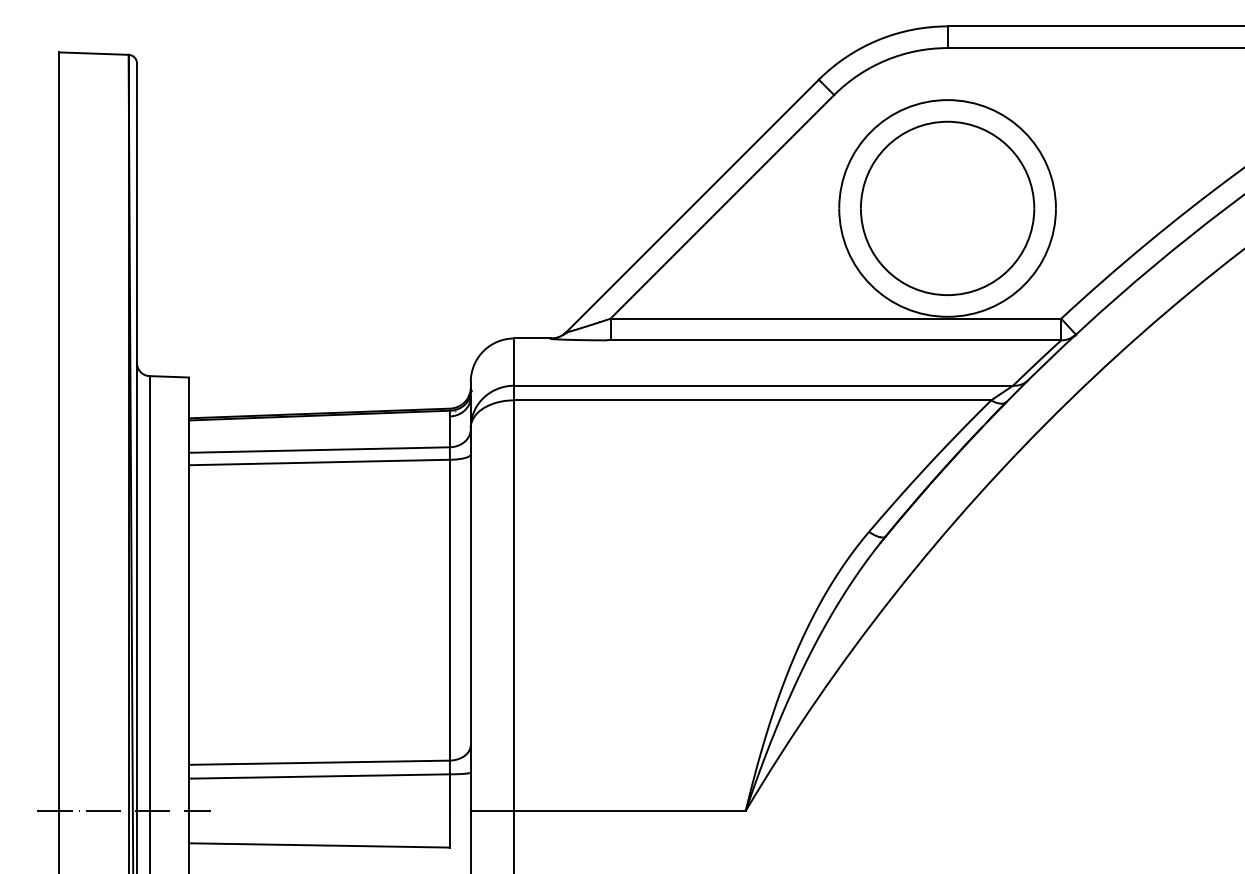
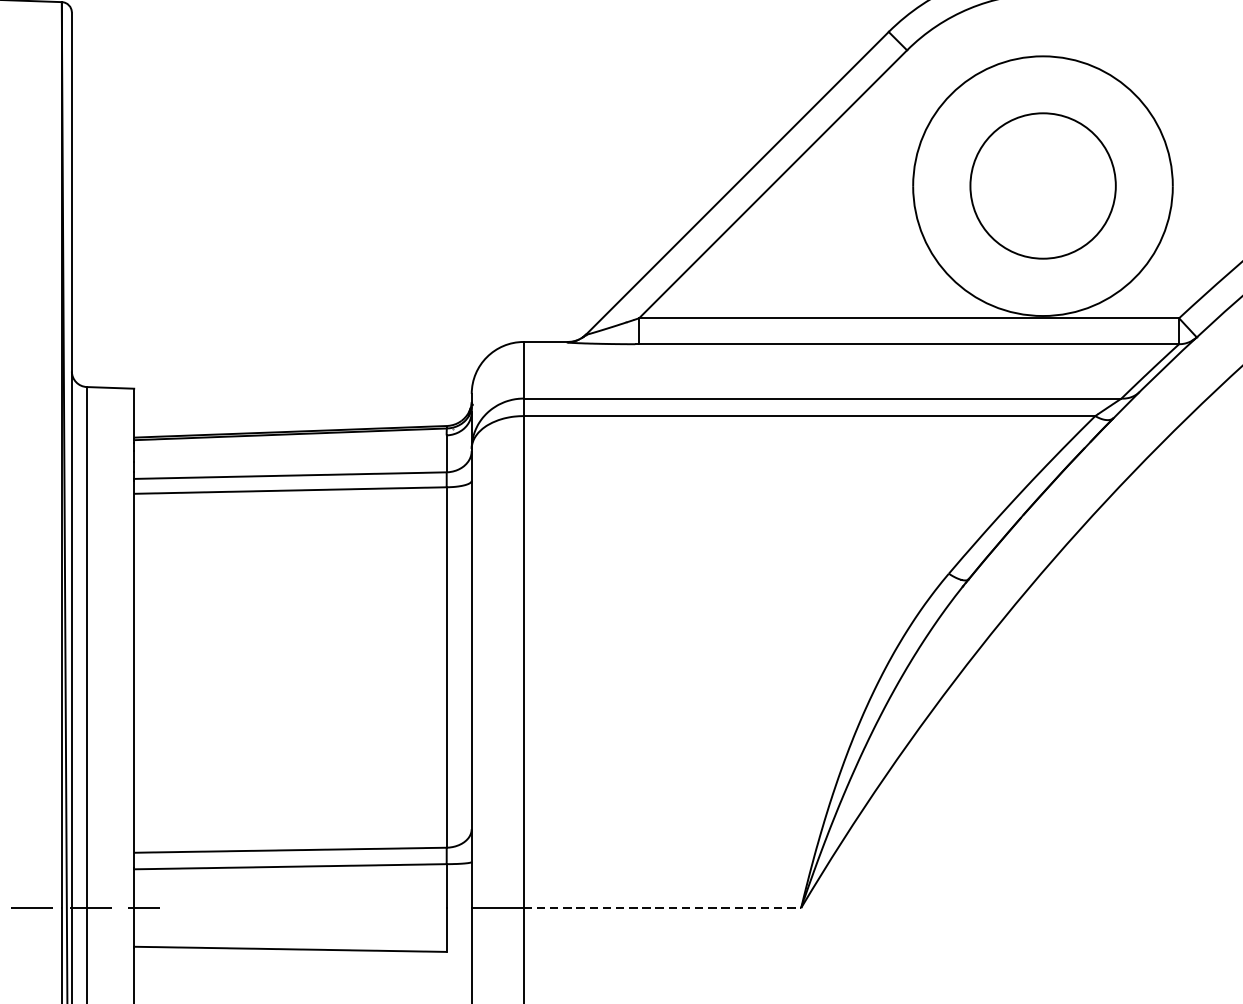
part: (947, 207) -> (1042, 185), size x0.7
line: (629, 810) -> (661, 907), solid -> dashed

